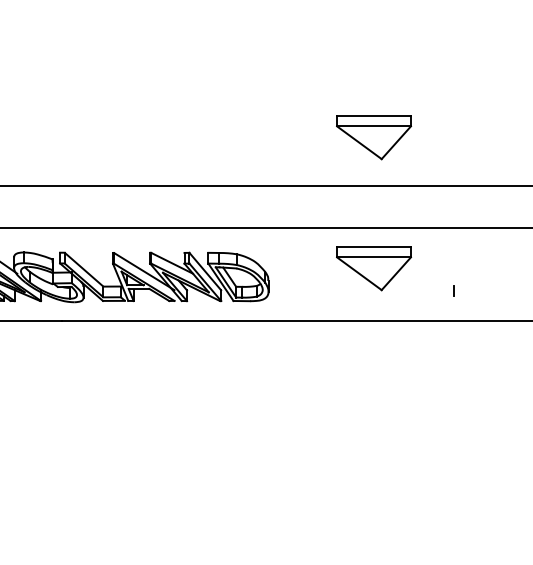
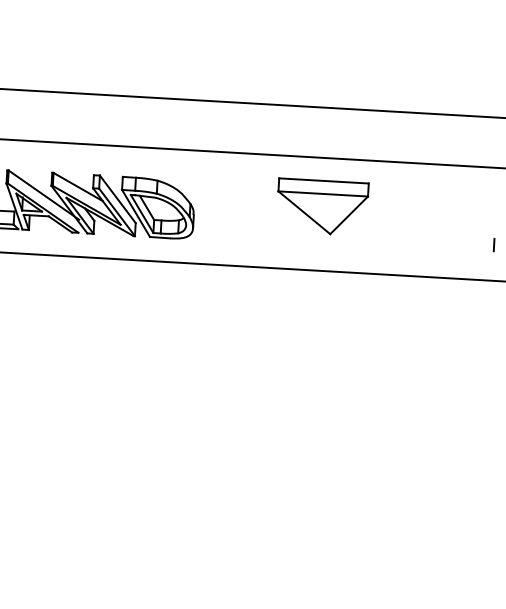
part: (373, 137) -> (330, 48), removed
line: (453, 290) -> (493, 244), moved

